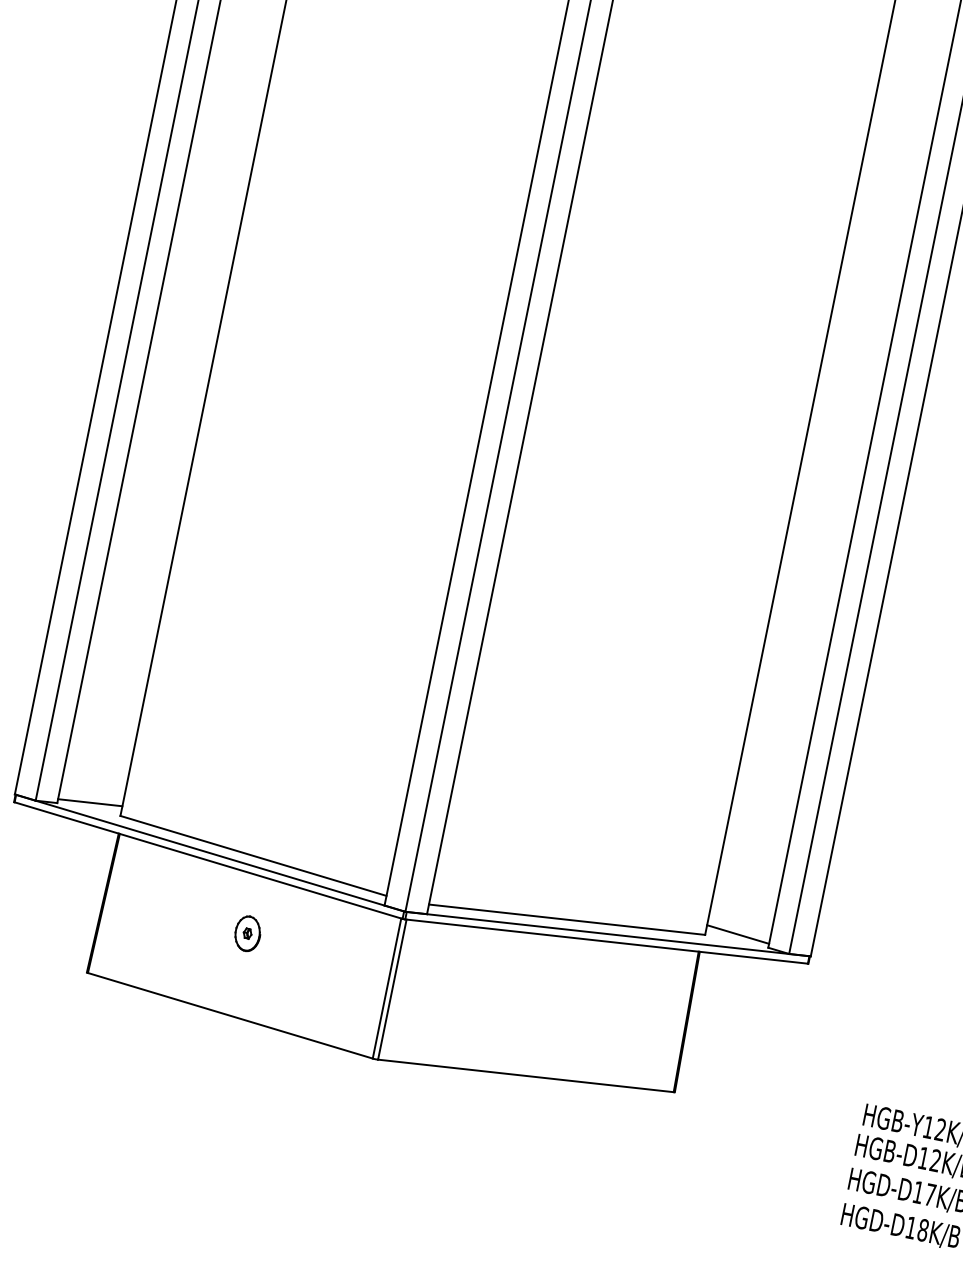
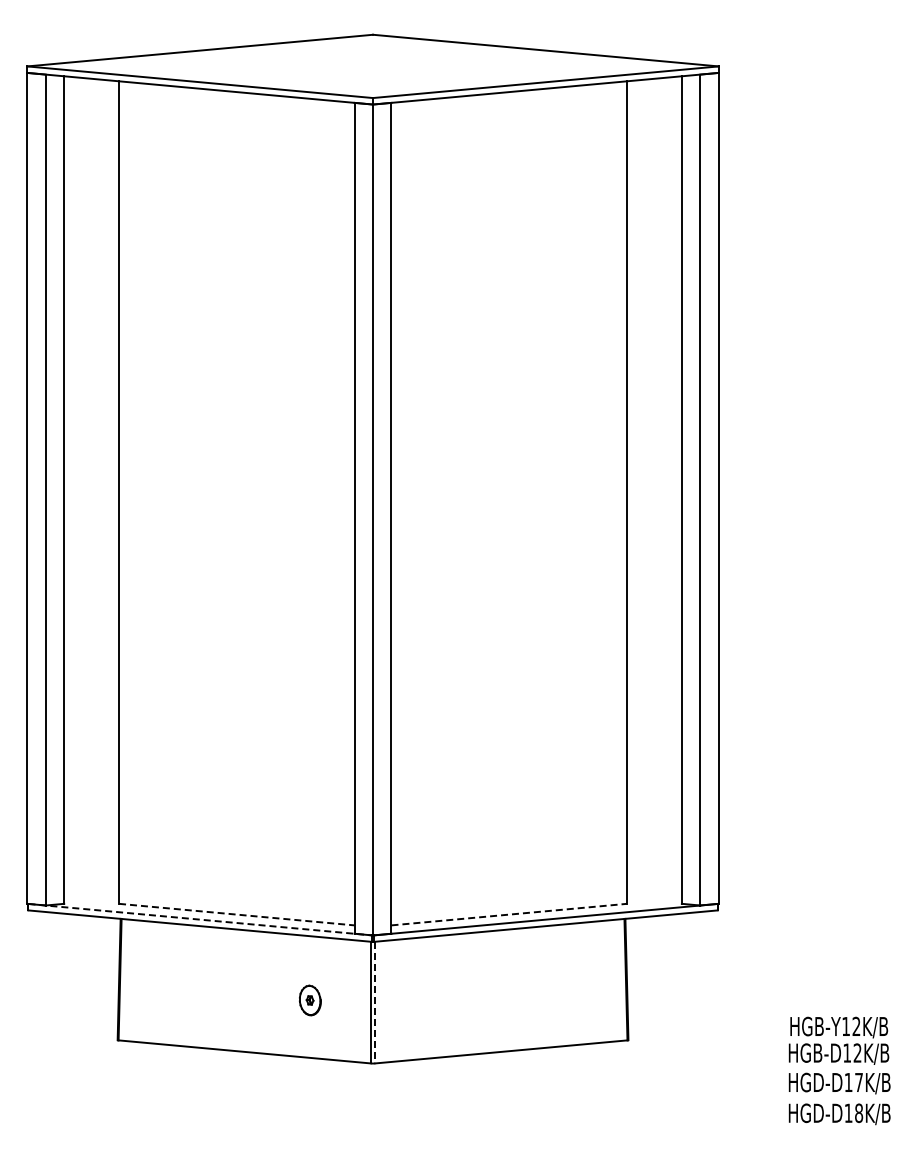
line: (90, 802) -> (91, 897), removed
line: (210, 853) -> (200, 919), solid -> dashed
line: (254, 855) -> (237, 914), solid -> dashed
line: (567, 919) -> (509, 914), solid -> dashed
part: (248, 933) -> (310, 1000), moved
line: (738, 934) -> (654, 897), removed
line: (392, 989) -> (375, 1002), solid -> dashed

